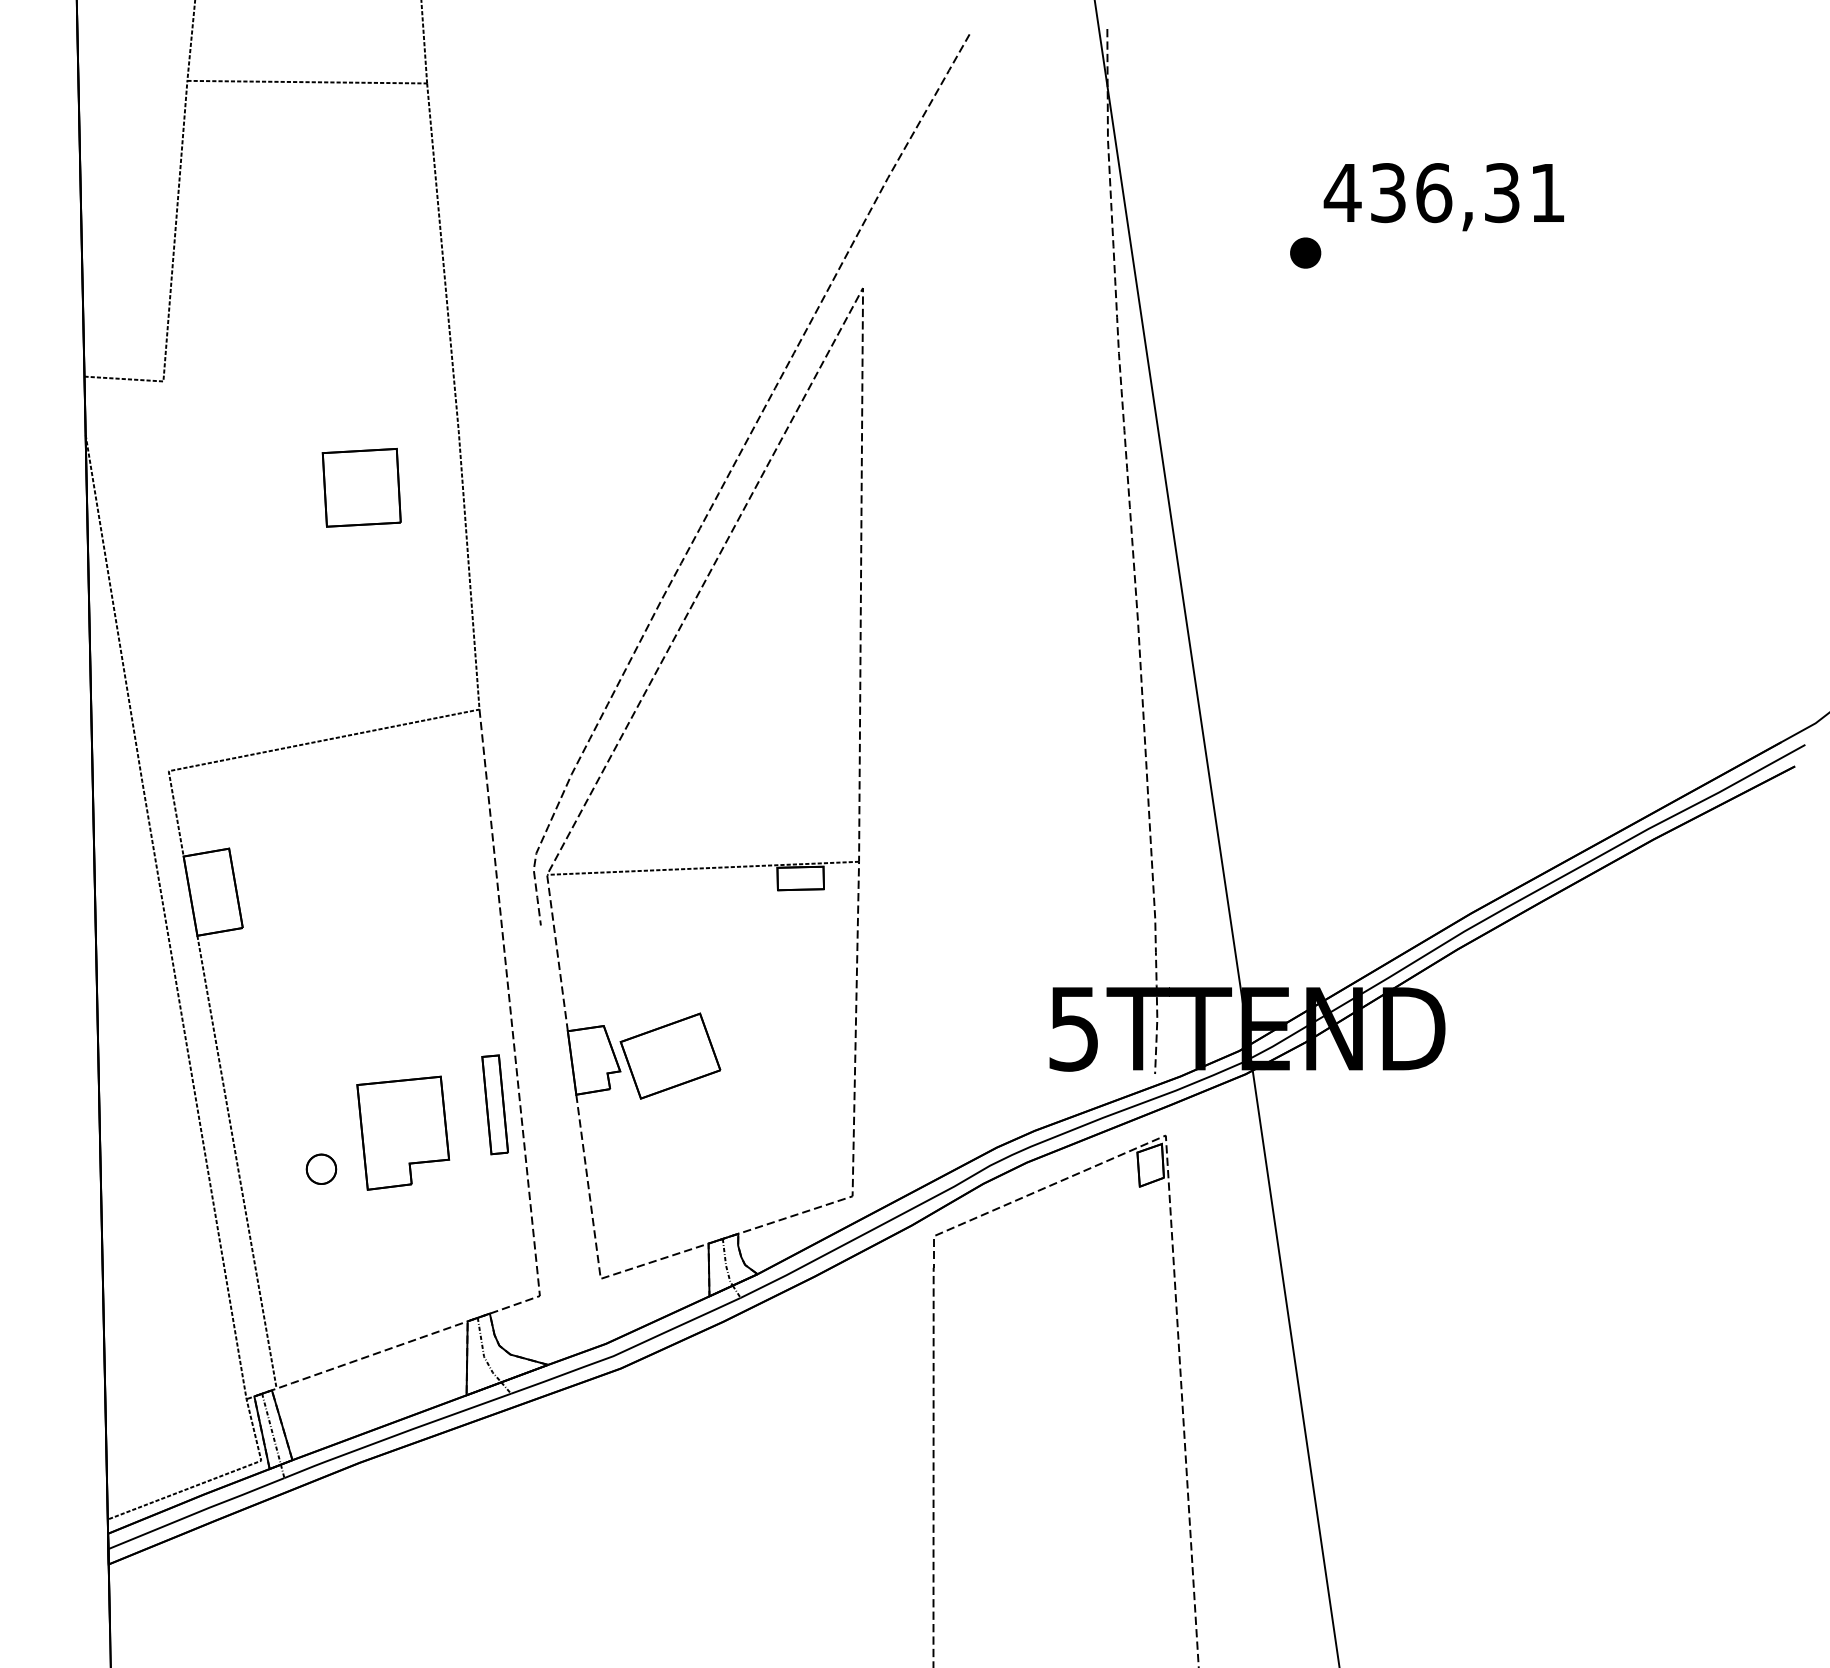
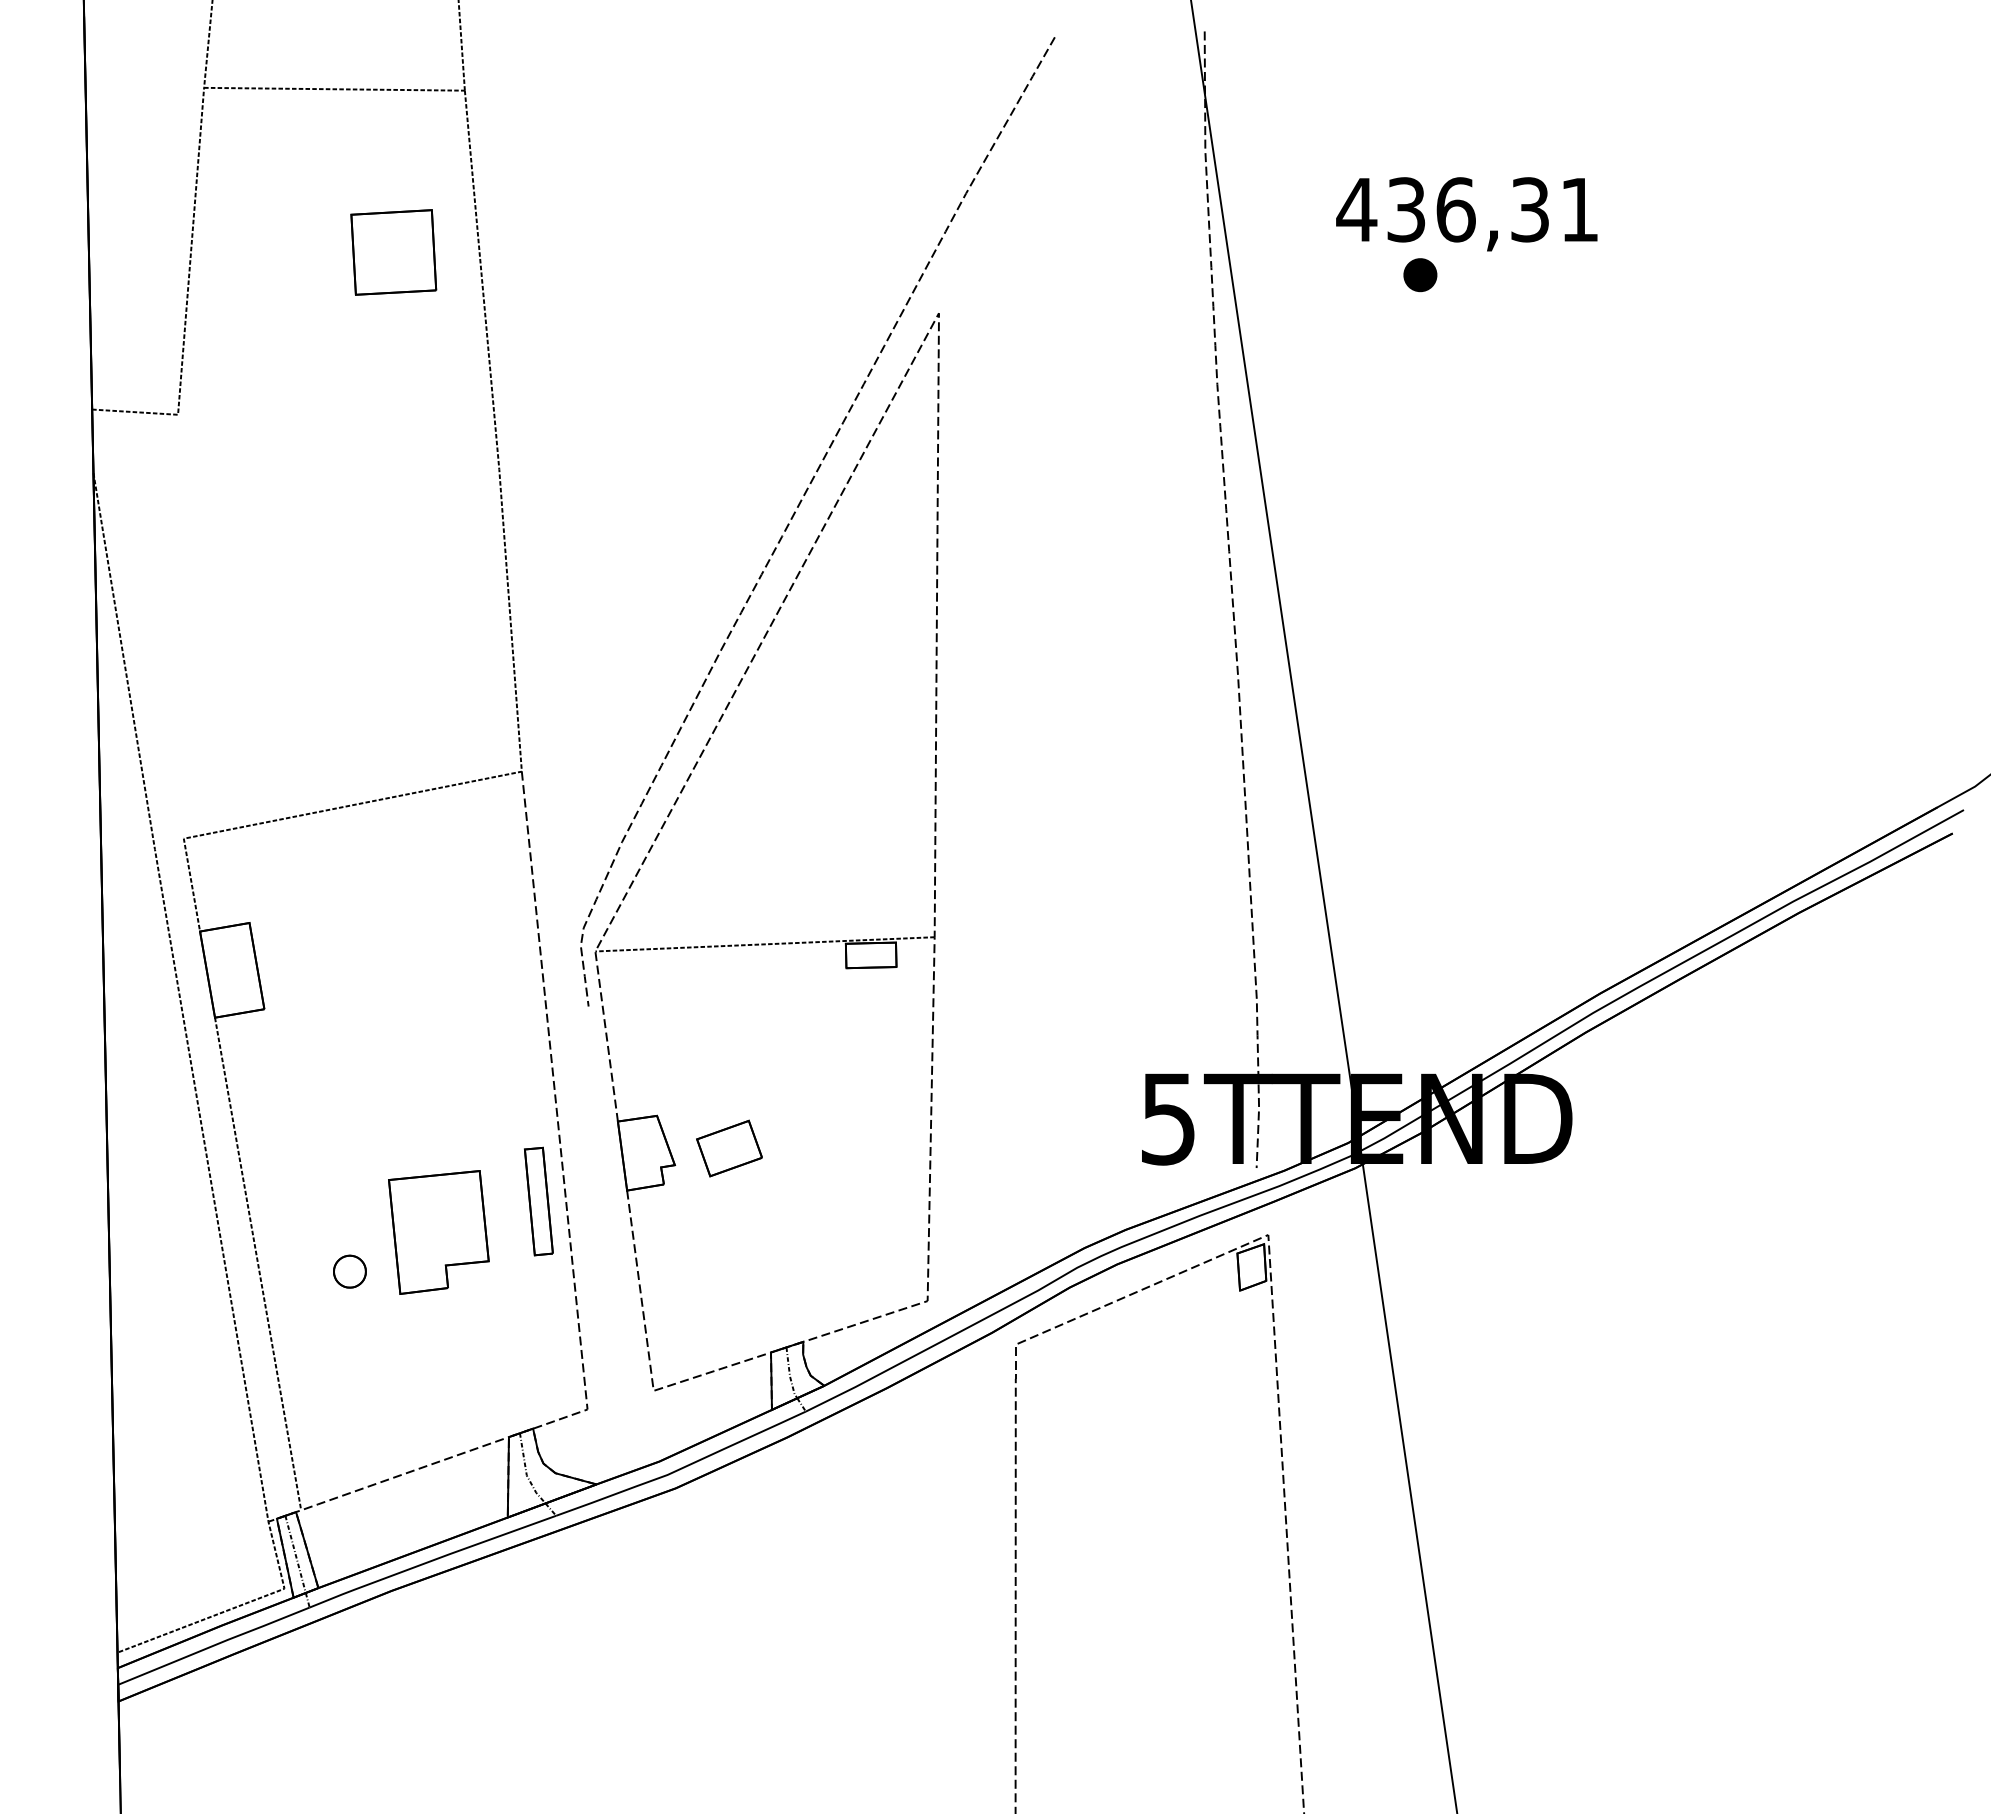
text: (1443, 197) -> (1466, 214), moved
part: (361, 487) -> (393, 252), moved
part: (670, 1056) -> (729, 1148), size x0.6

